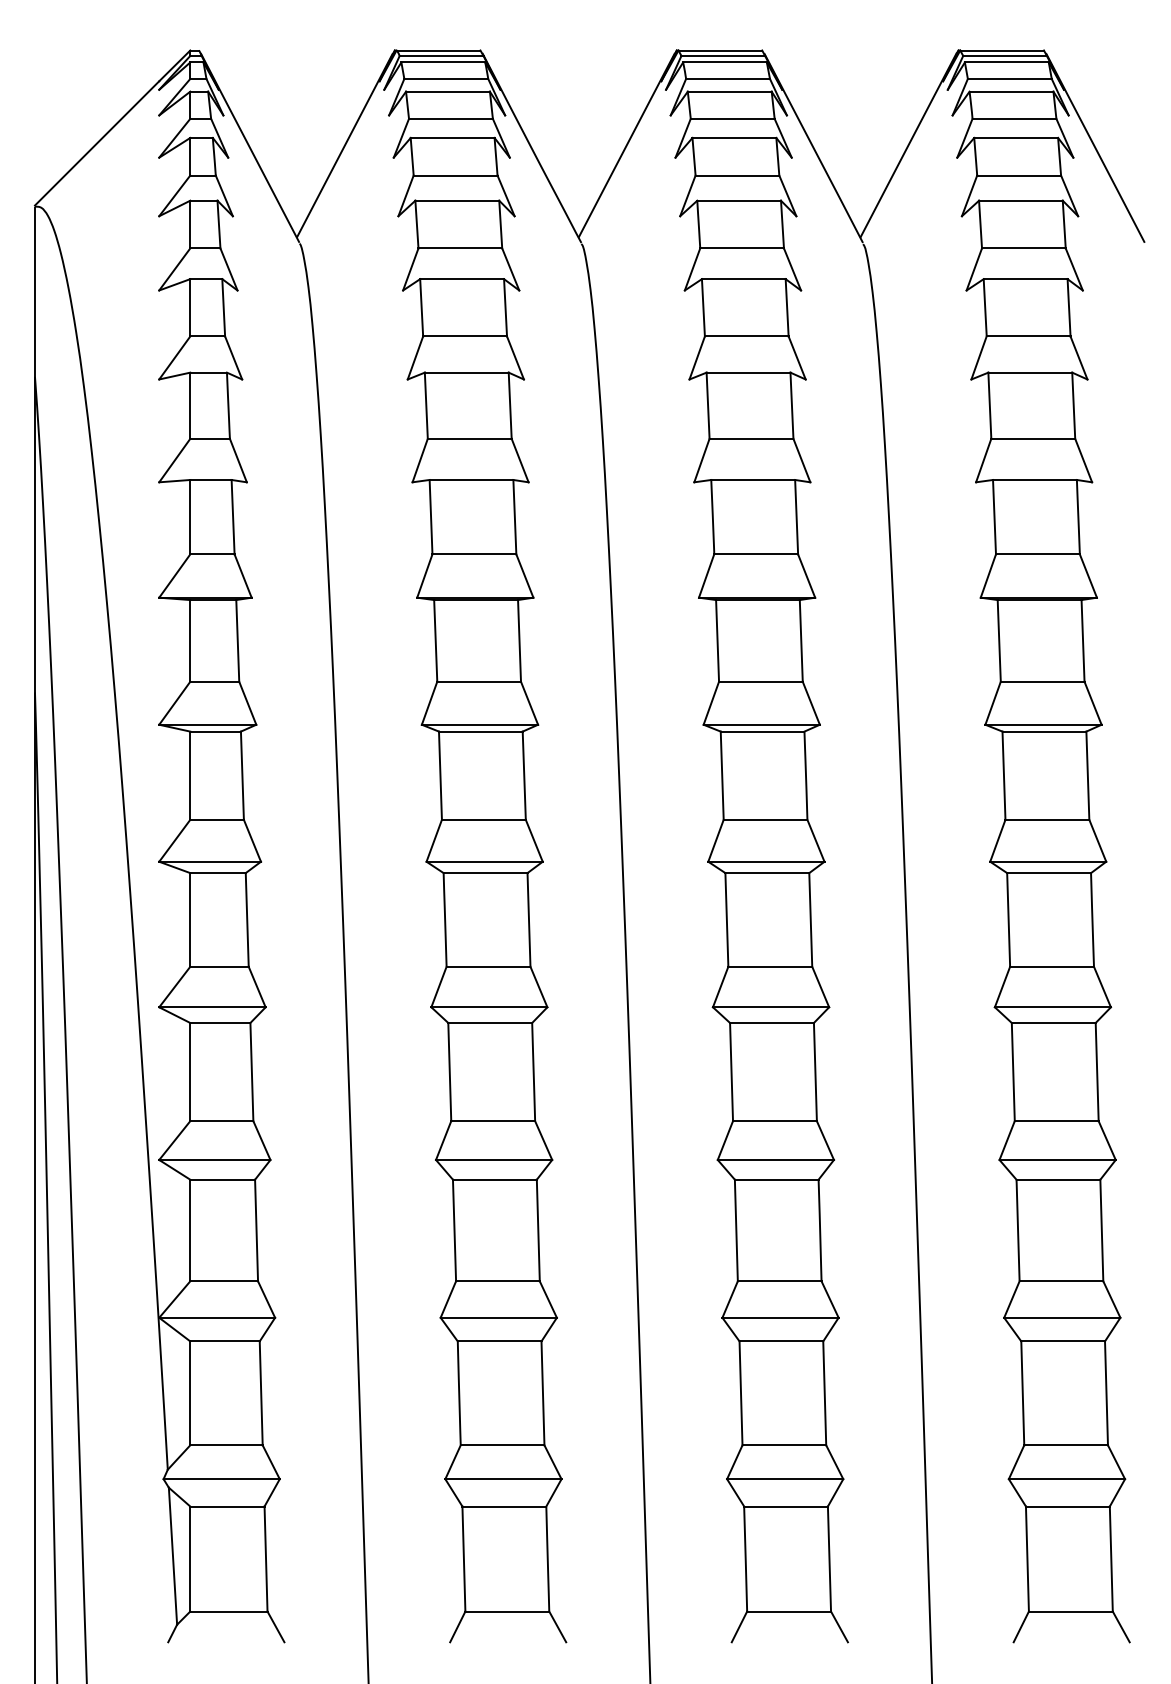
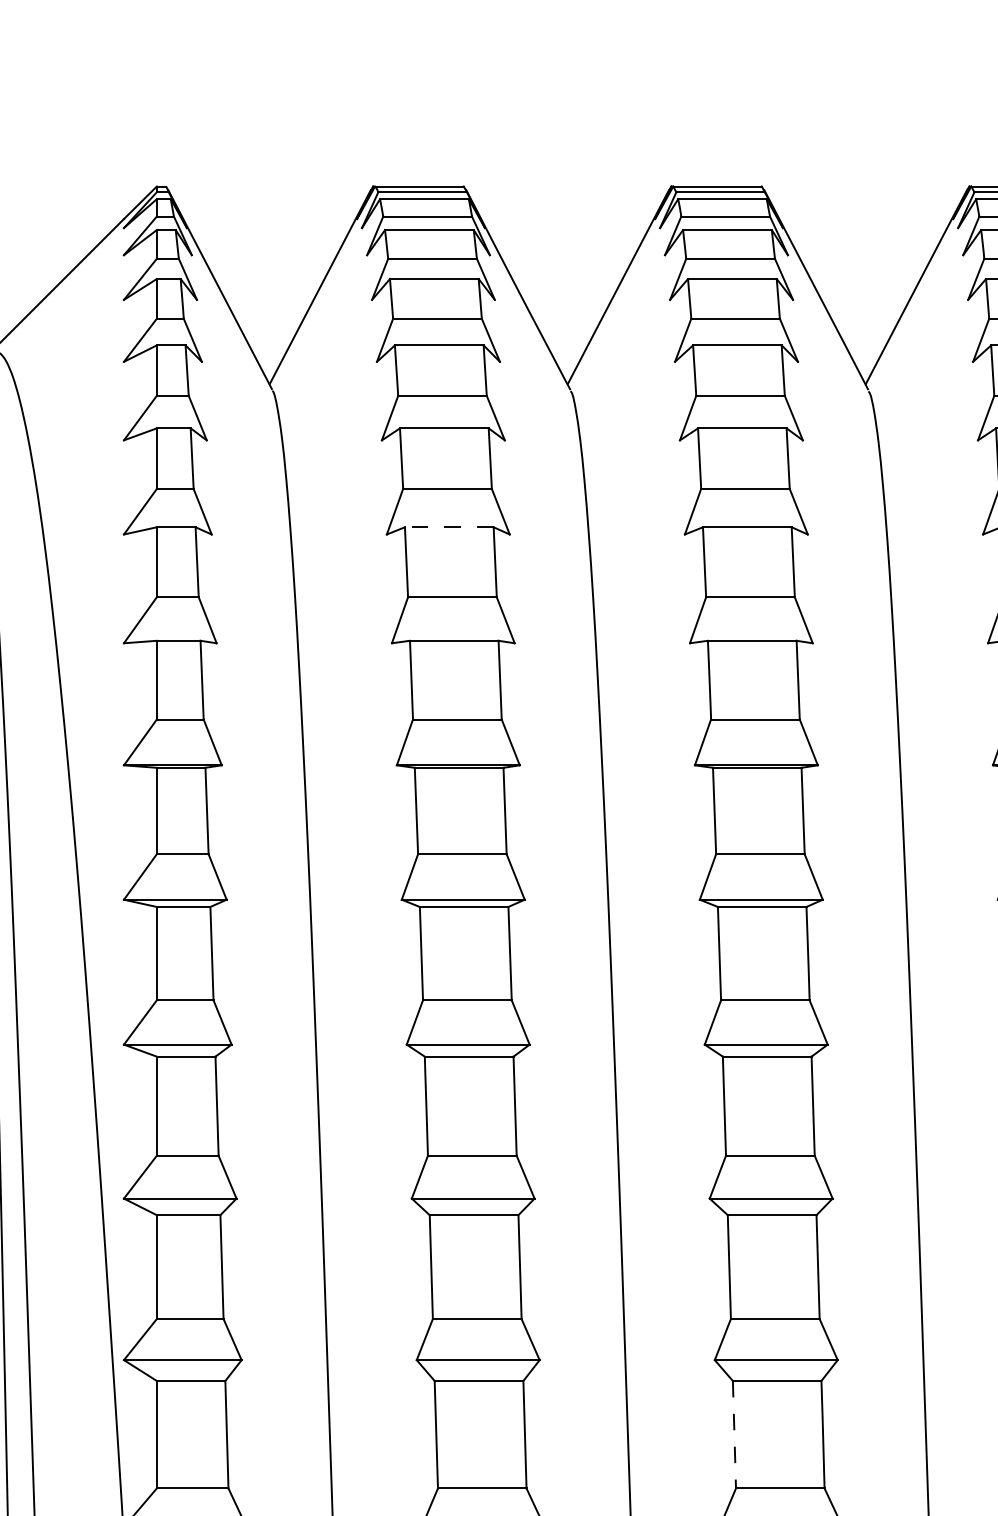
line: (466, 372) -> (448, 527), solid -> dashed
line: (736, 1230) -> (734, 1434), solid -> dashed

